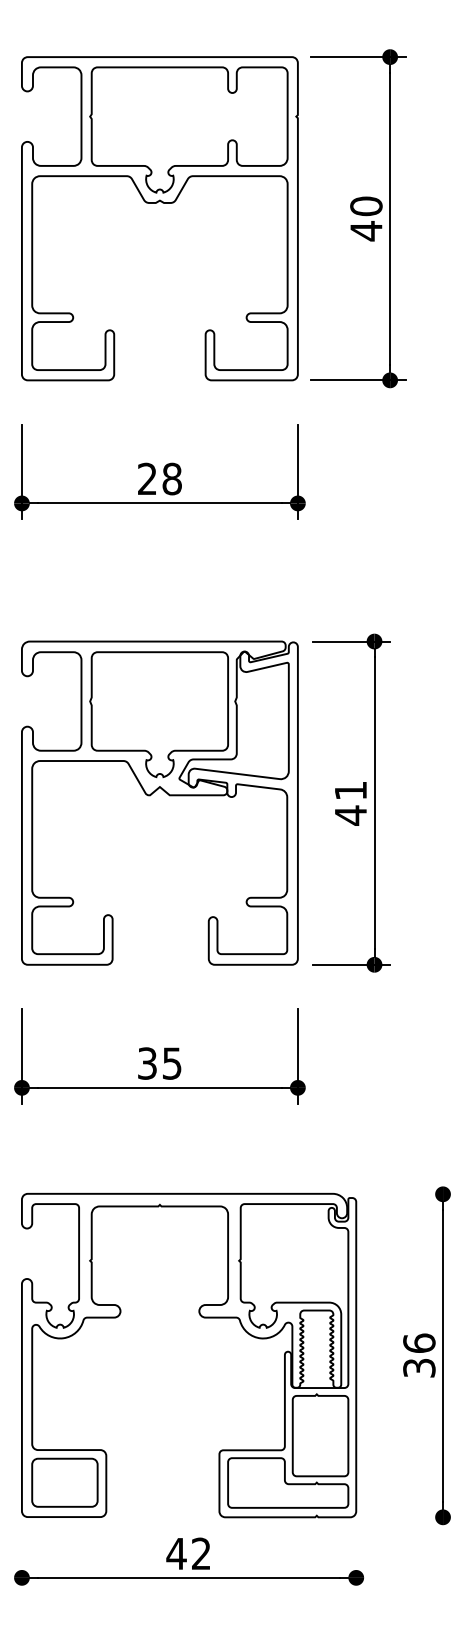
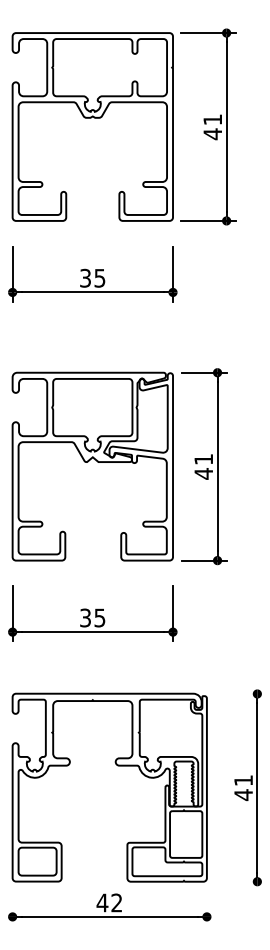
text: (365, 205) -> (212, 119), 40 -> 41
text: (159, 477) -> (92, 277), 28 -> 35
text: (419, 1355) -> (243, 787), 36 -> 41

